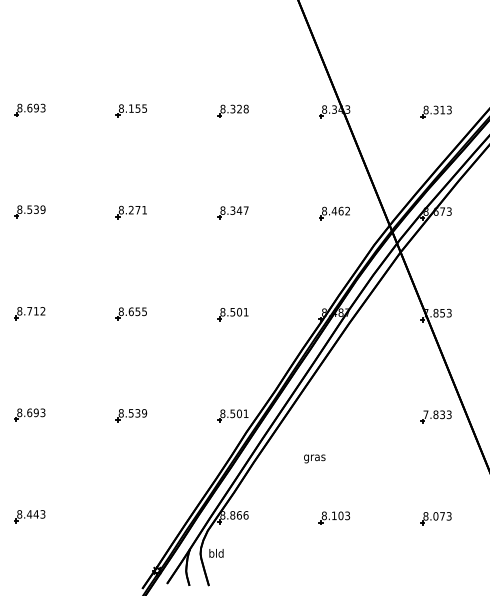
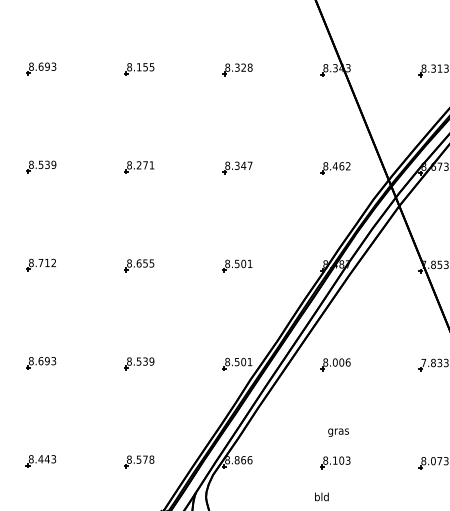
part: (334, 416) -> (335, 364), added
text: (314, 458) -> (338, 432), moved
part: (130, 516) -> (138, 461), added
text: (216, 553) -> (321, 497), moved

